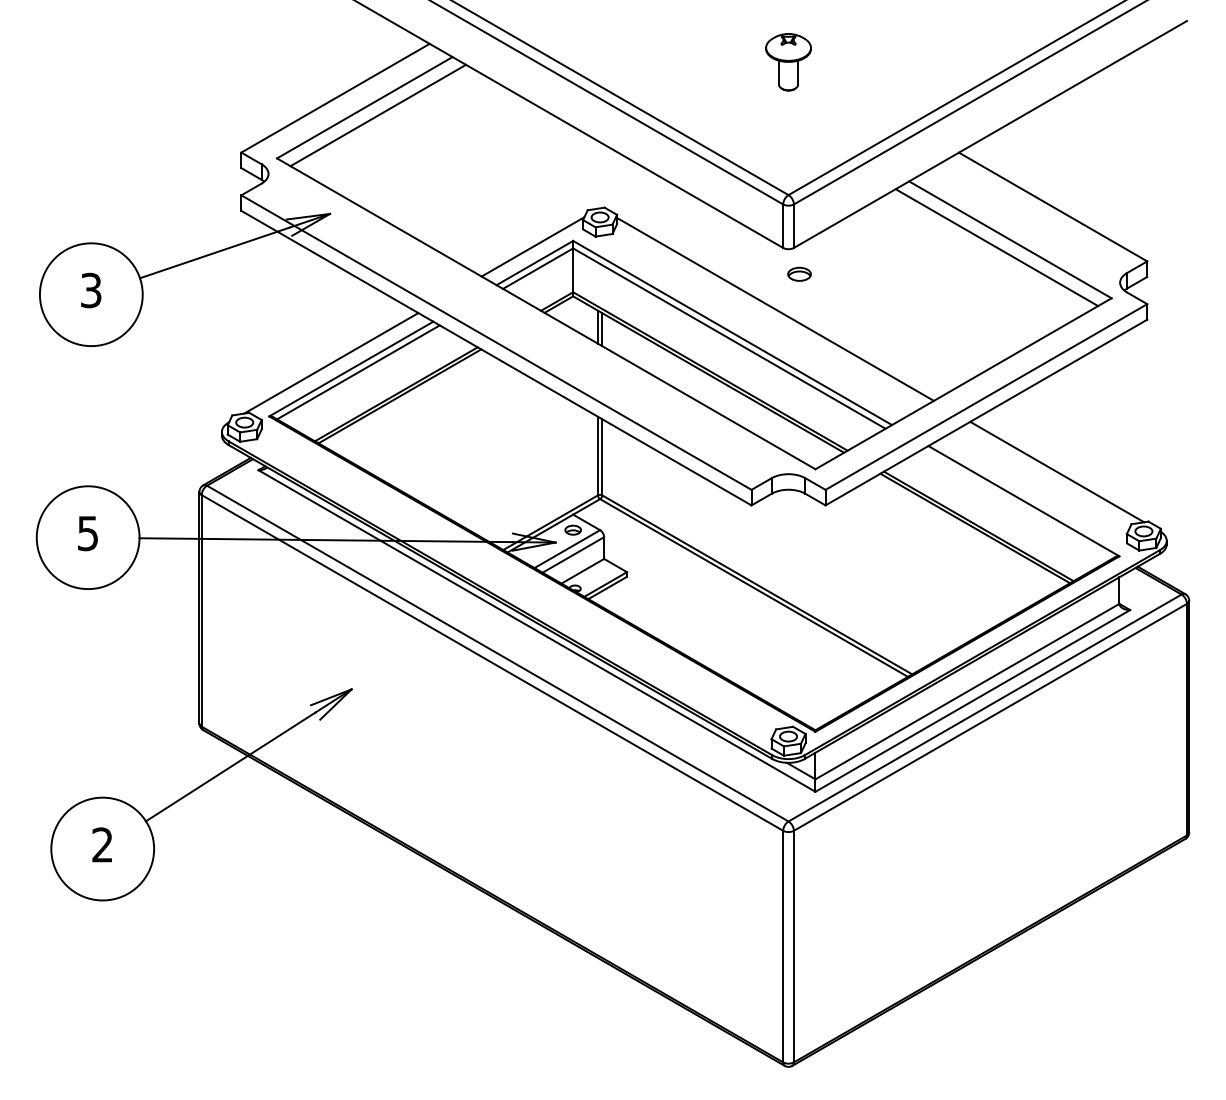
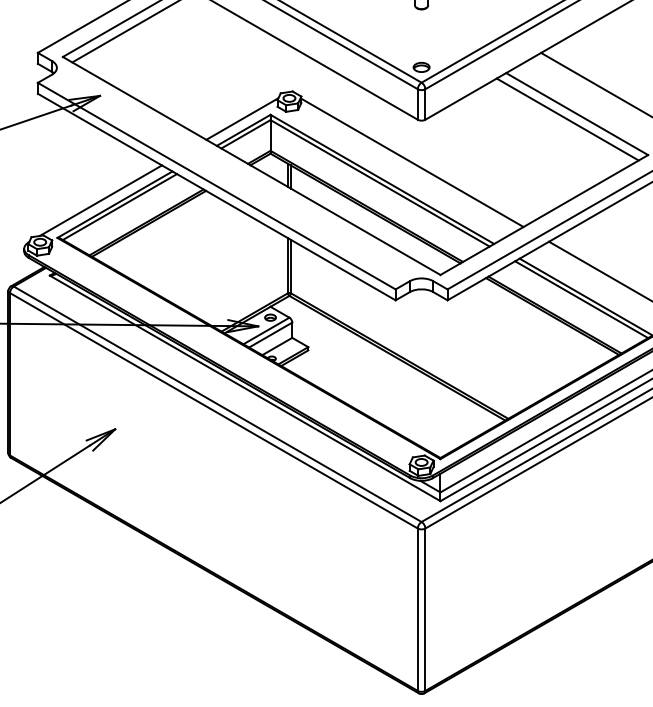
part: (799, 273) -> (421, 66), moved
line: (1016, 504) -> (581, 299), added

